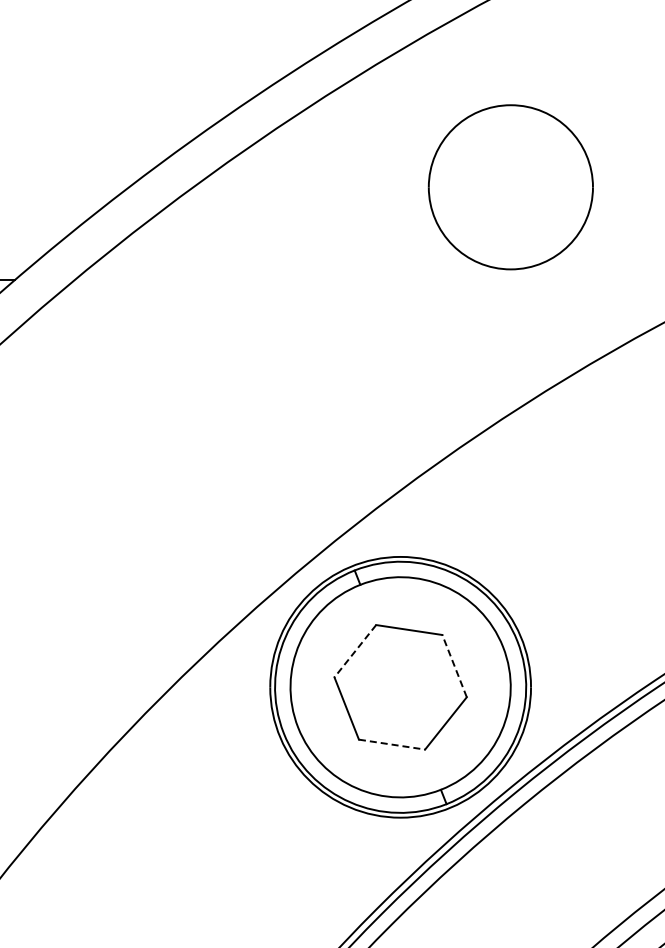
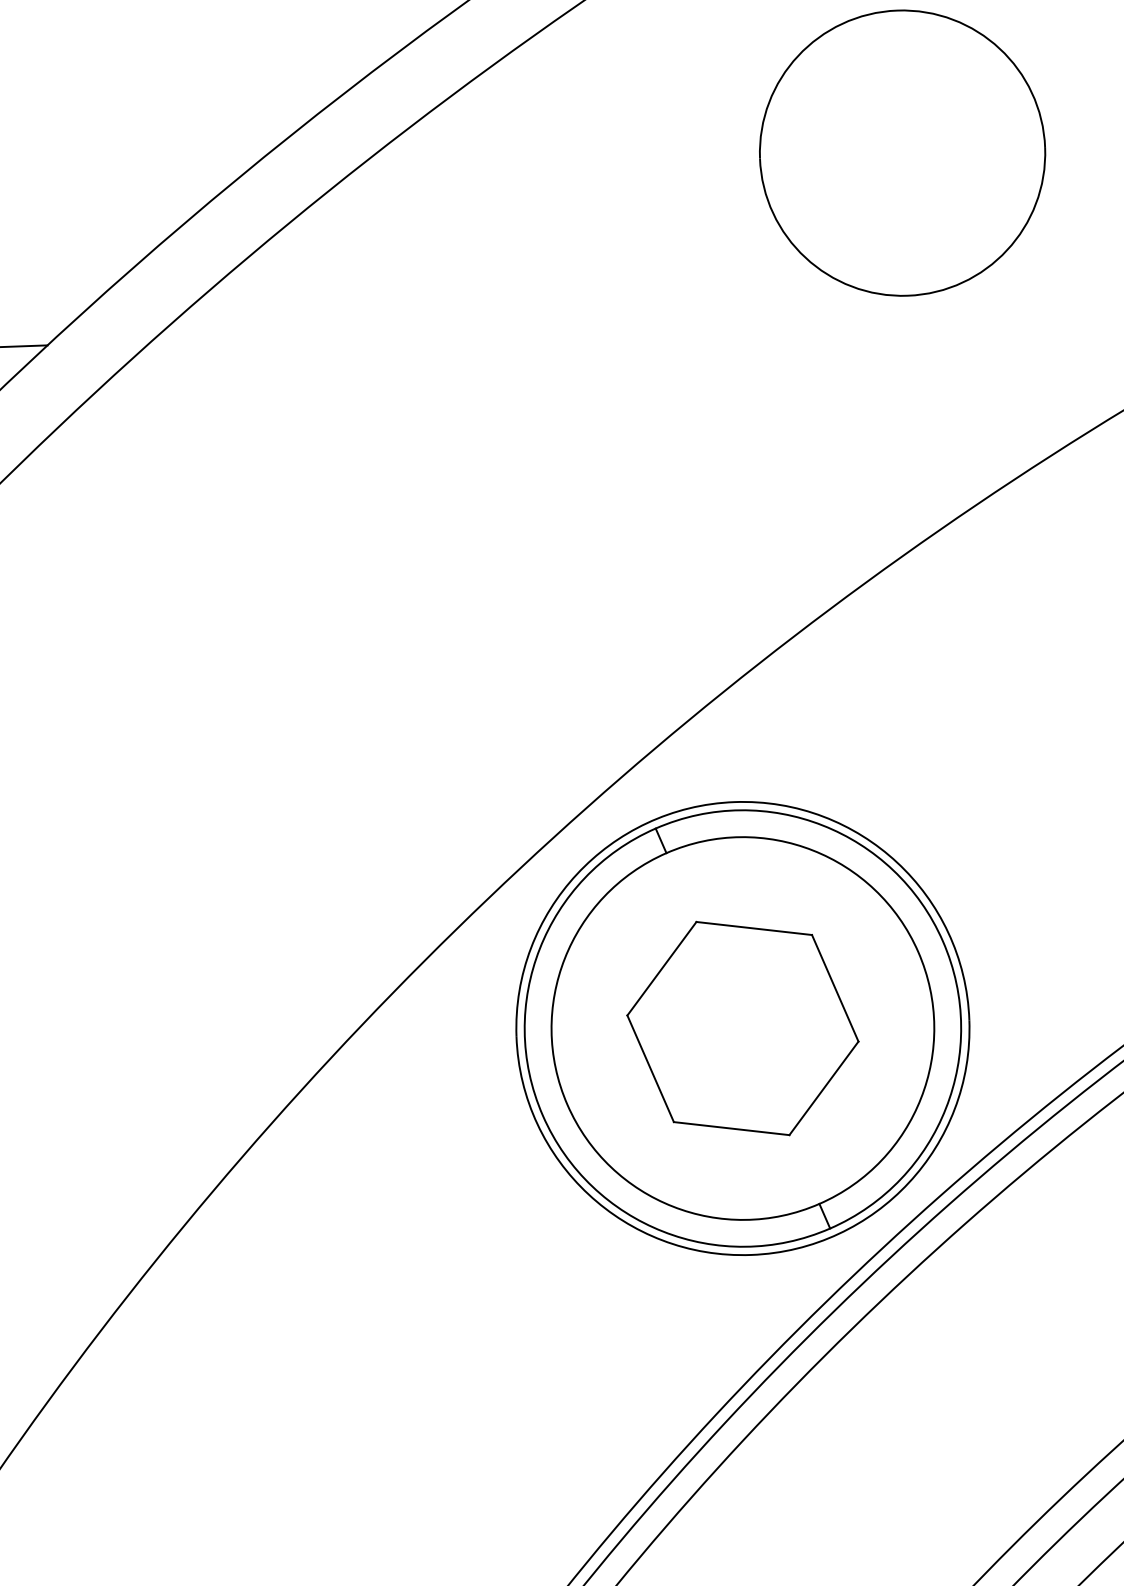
line: (355, 651) -> (662, 969), dashed -> solid
line: (454, 665) -> (835, 987), dashed -> solid
line: (392, 744) -> (732, 1128), dashed -> solid

